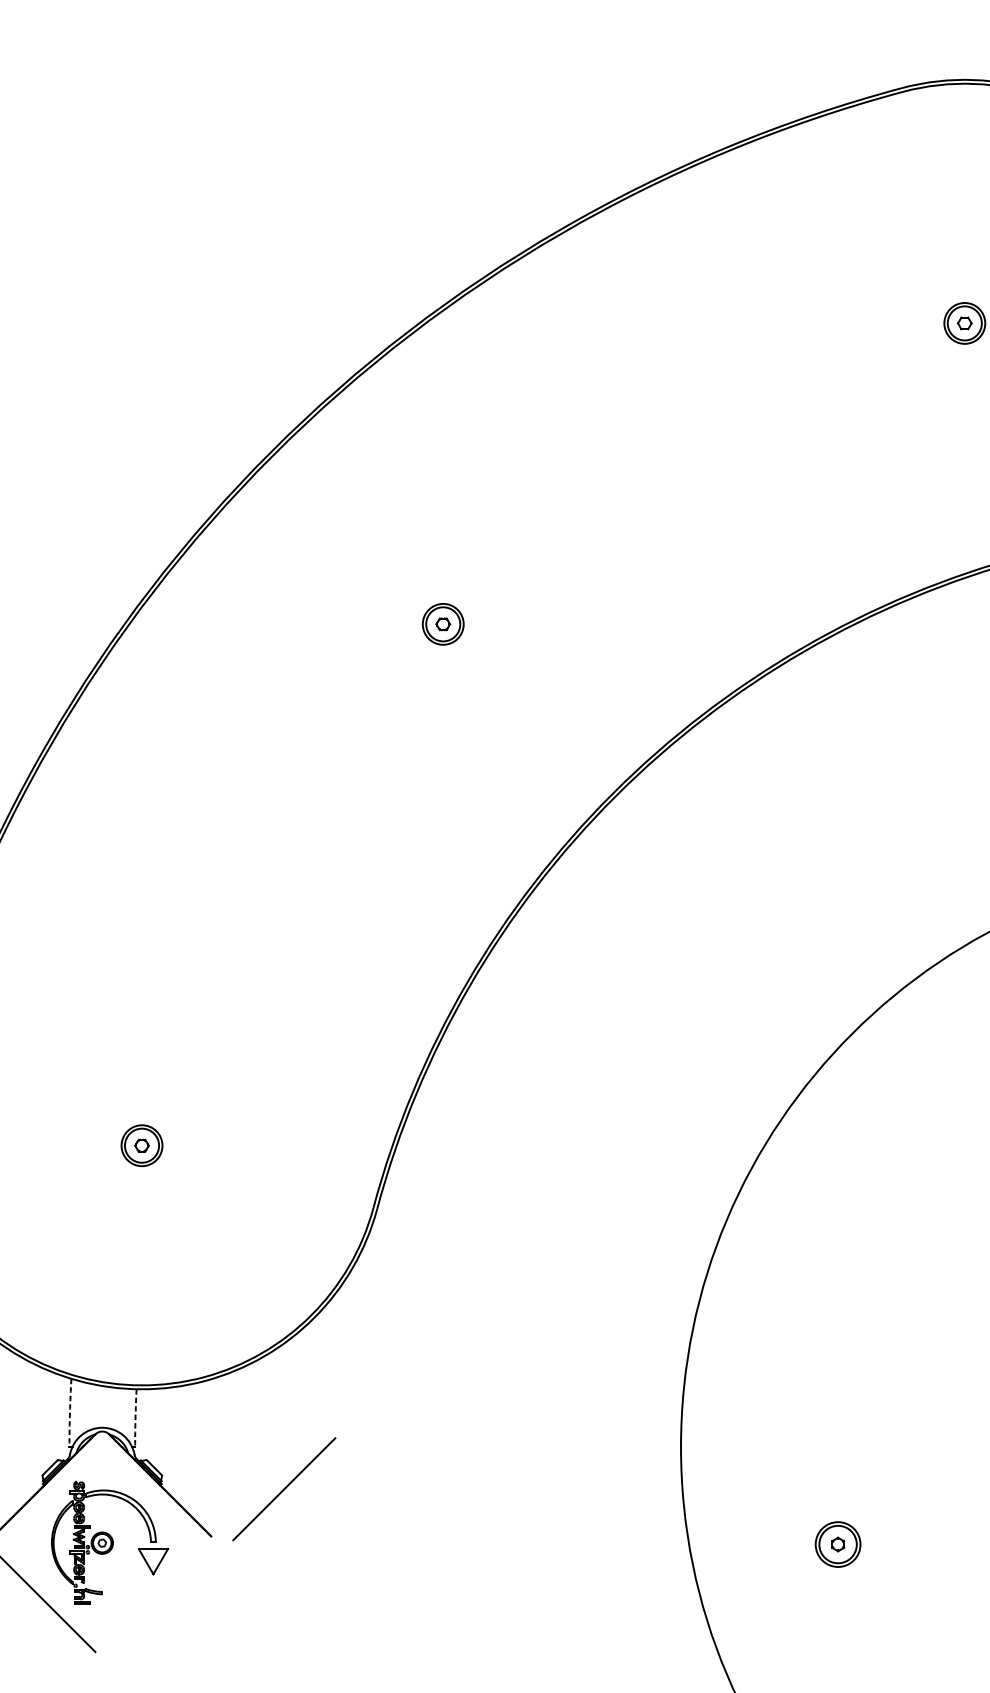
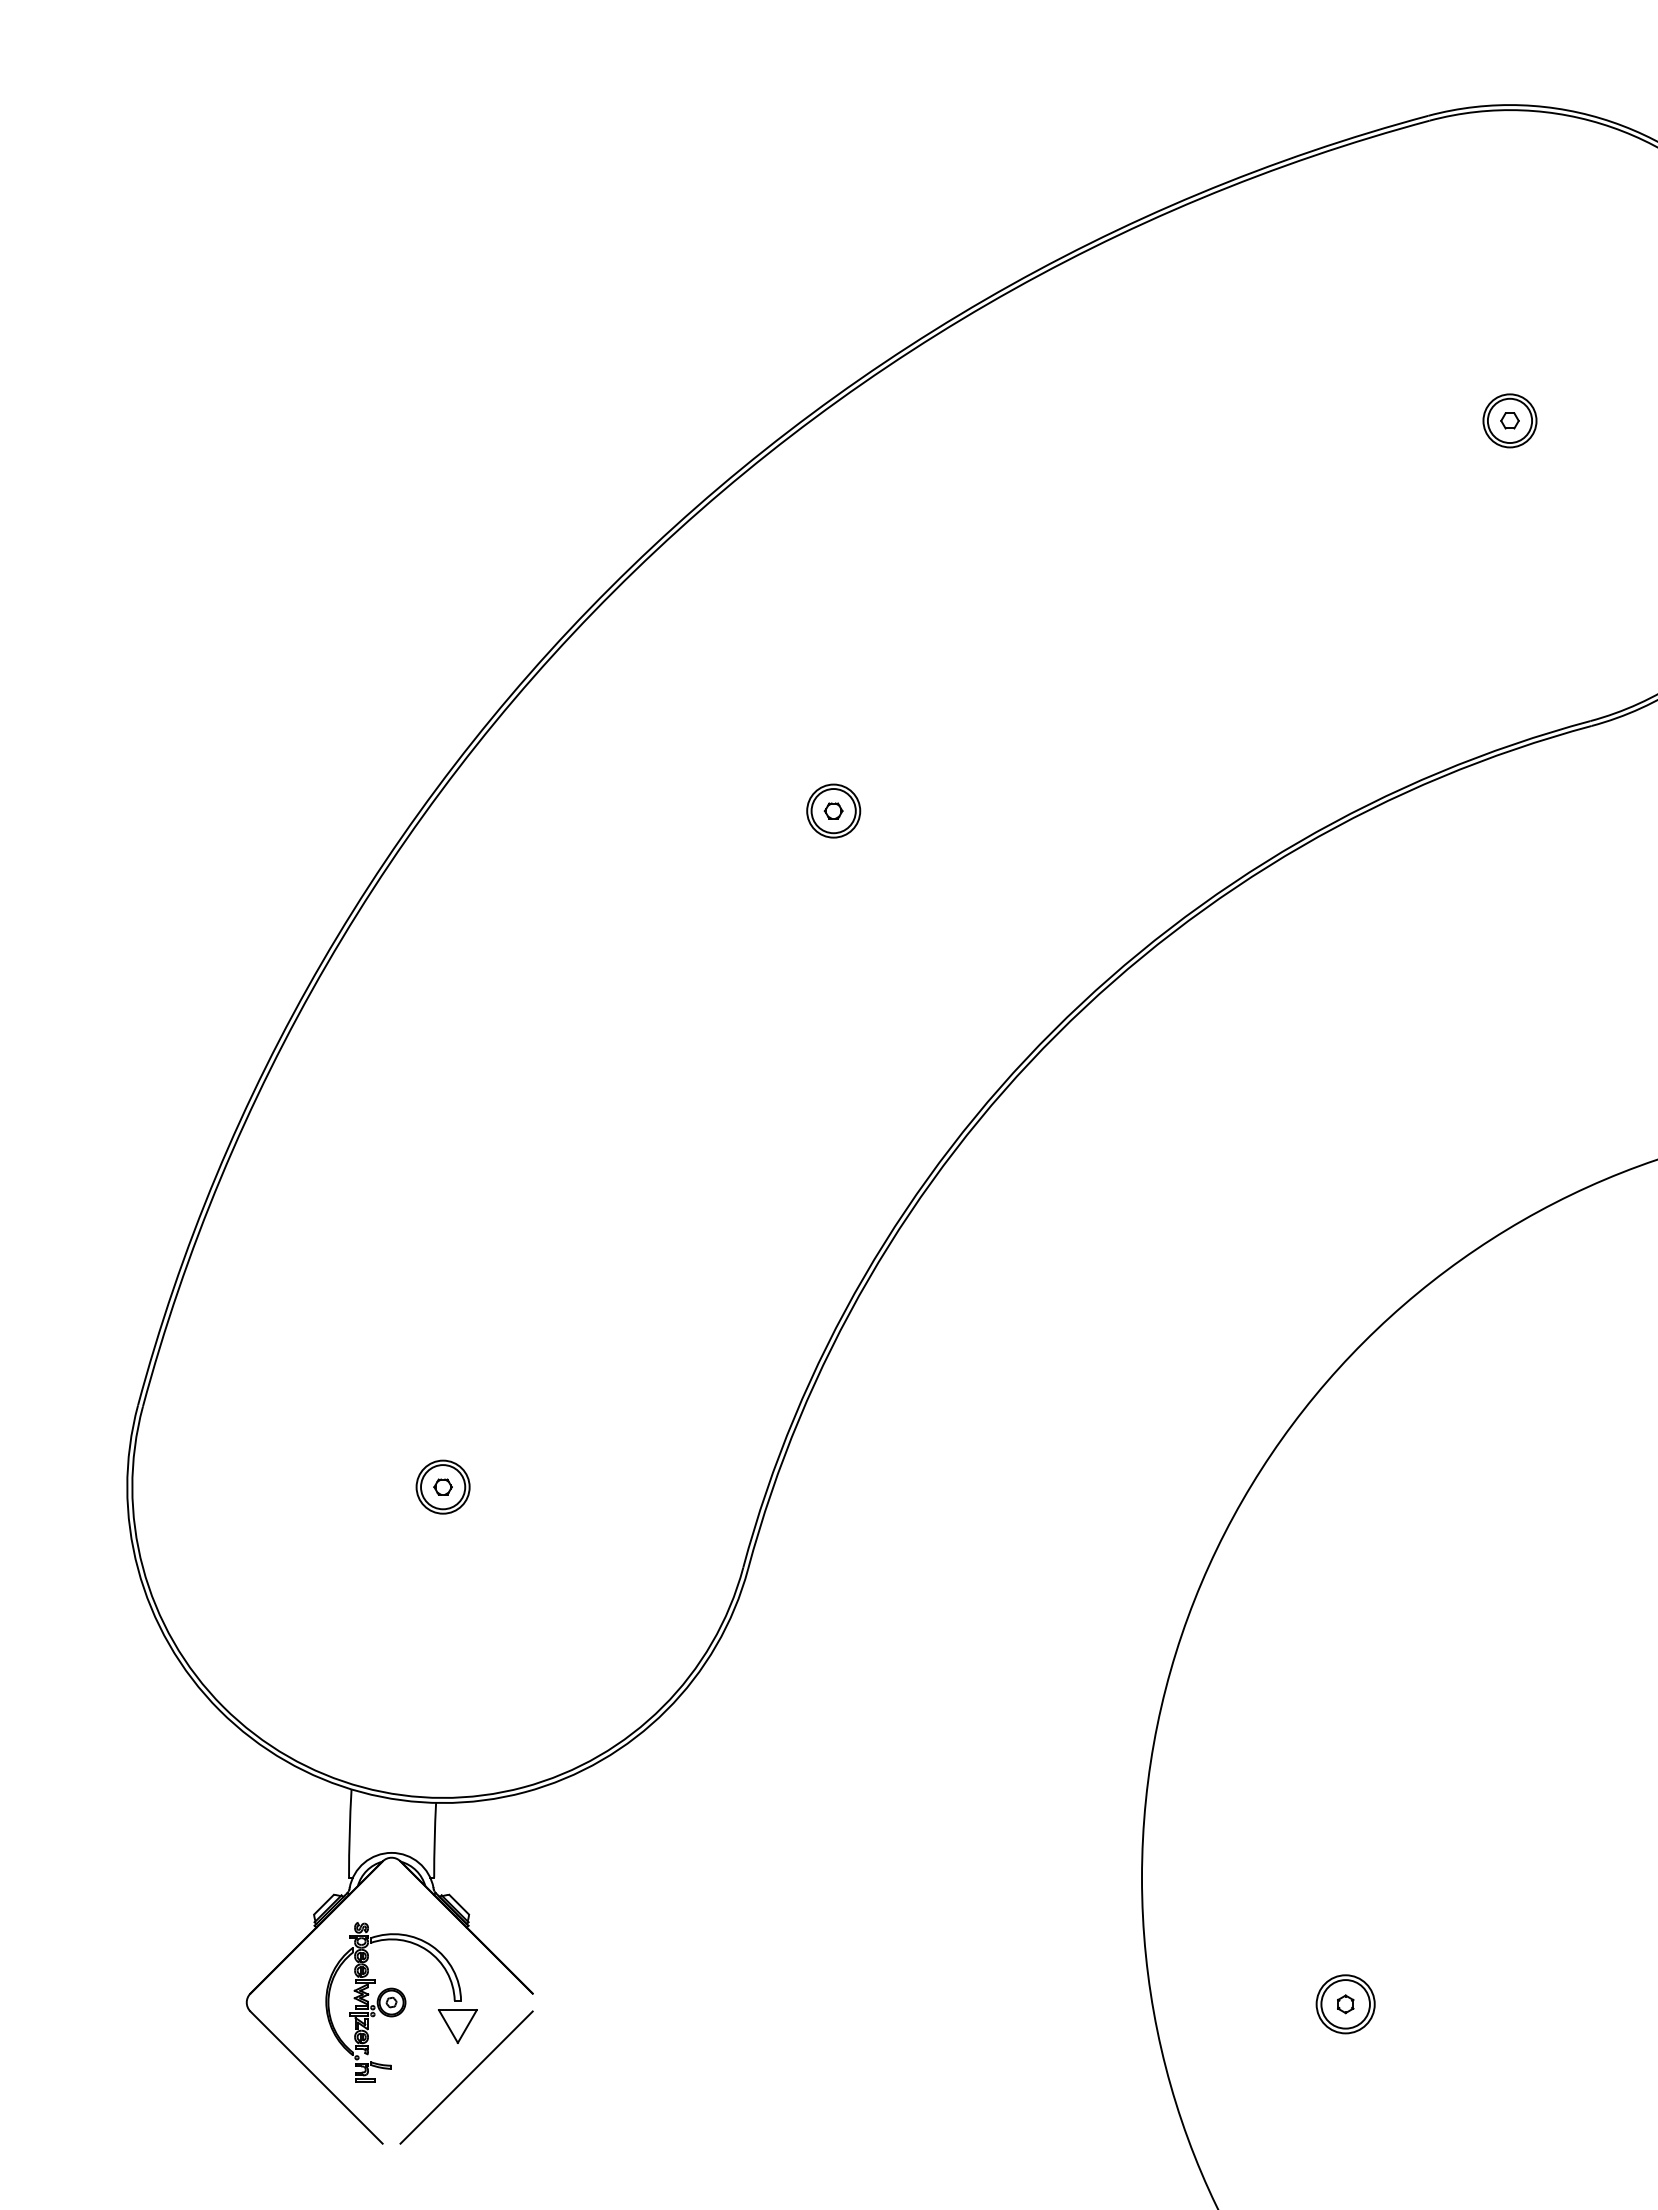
arc: (69, 1412) -> (349, 1833), dashed -> solid
arc: (135, 1418) -> (434, 1840), dashed -> solid
line: (284, 1489) -> (466, 2077), moved

